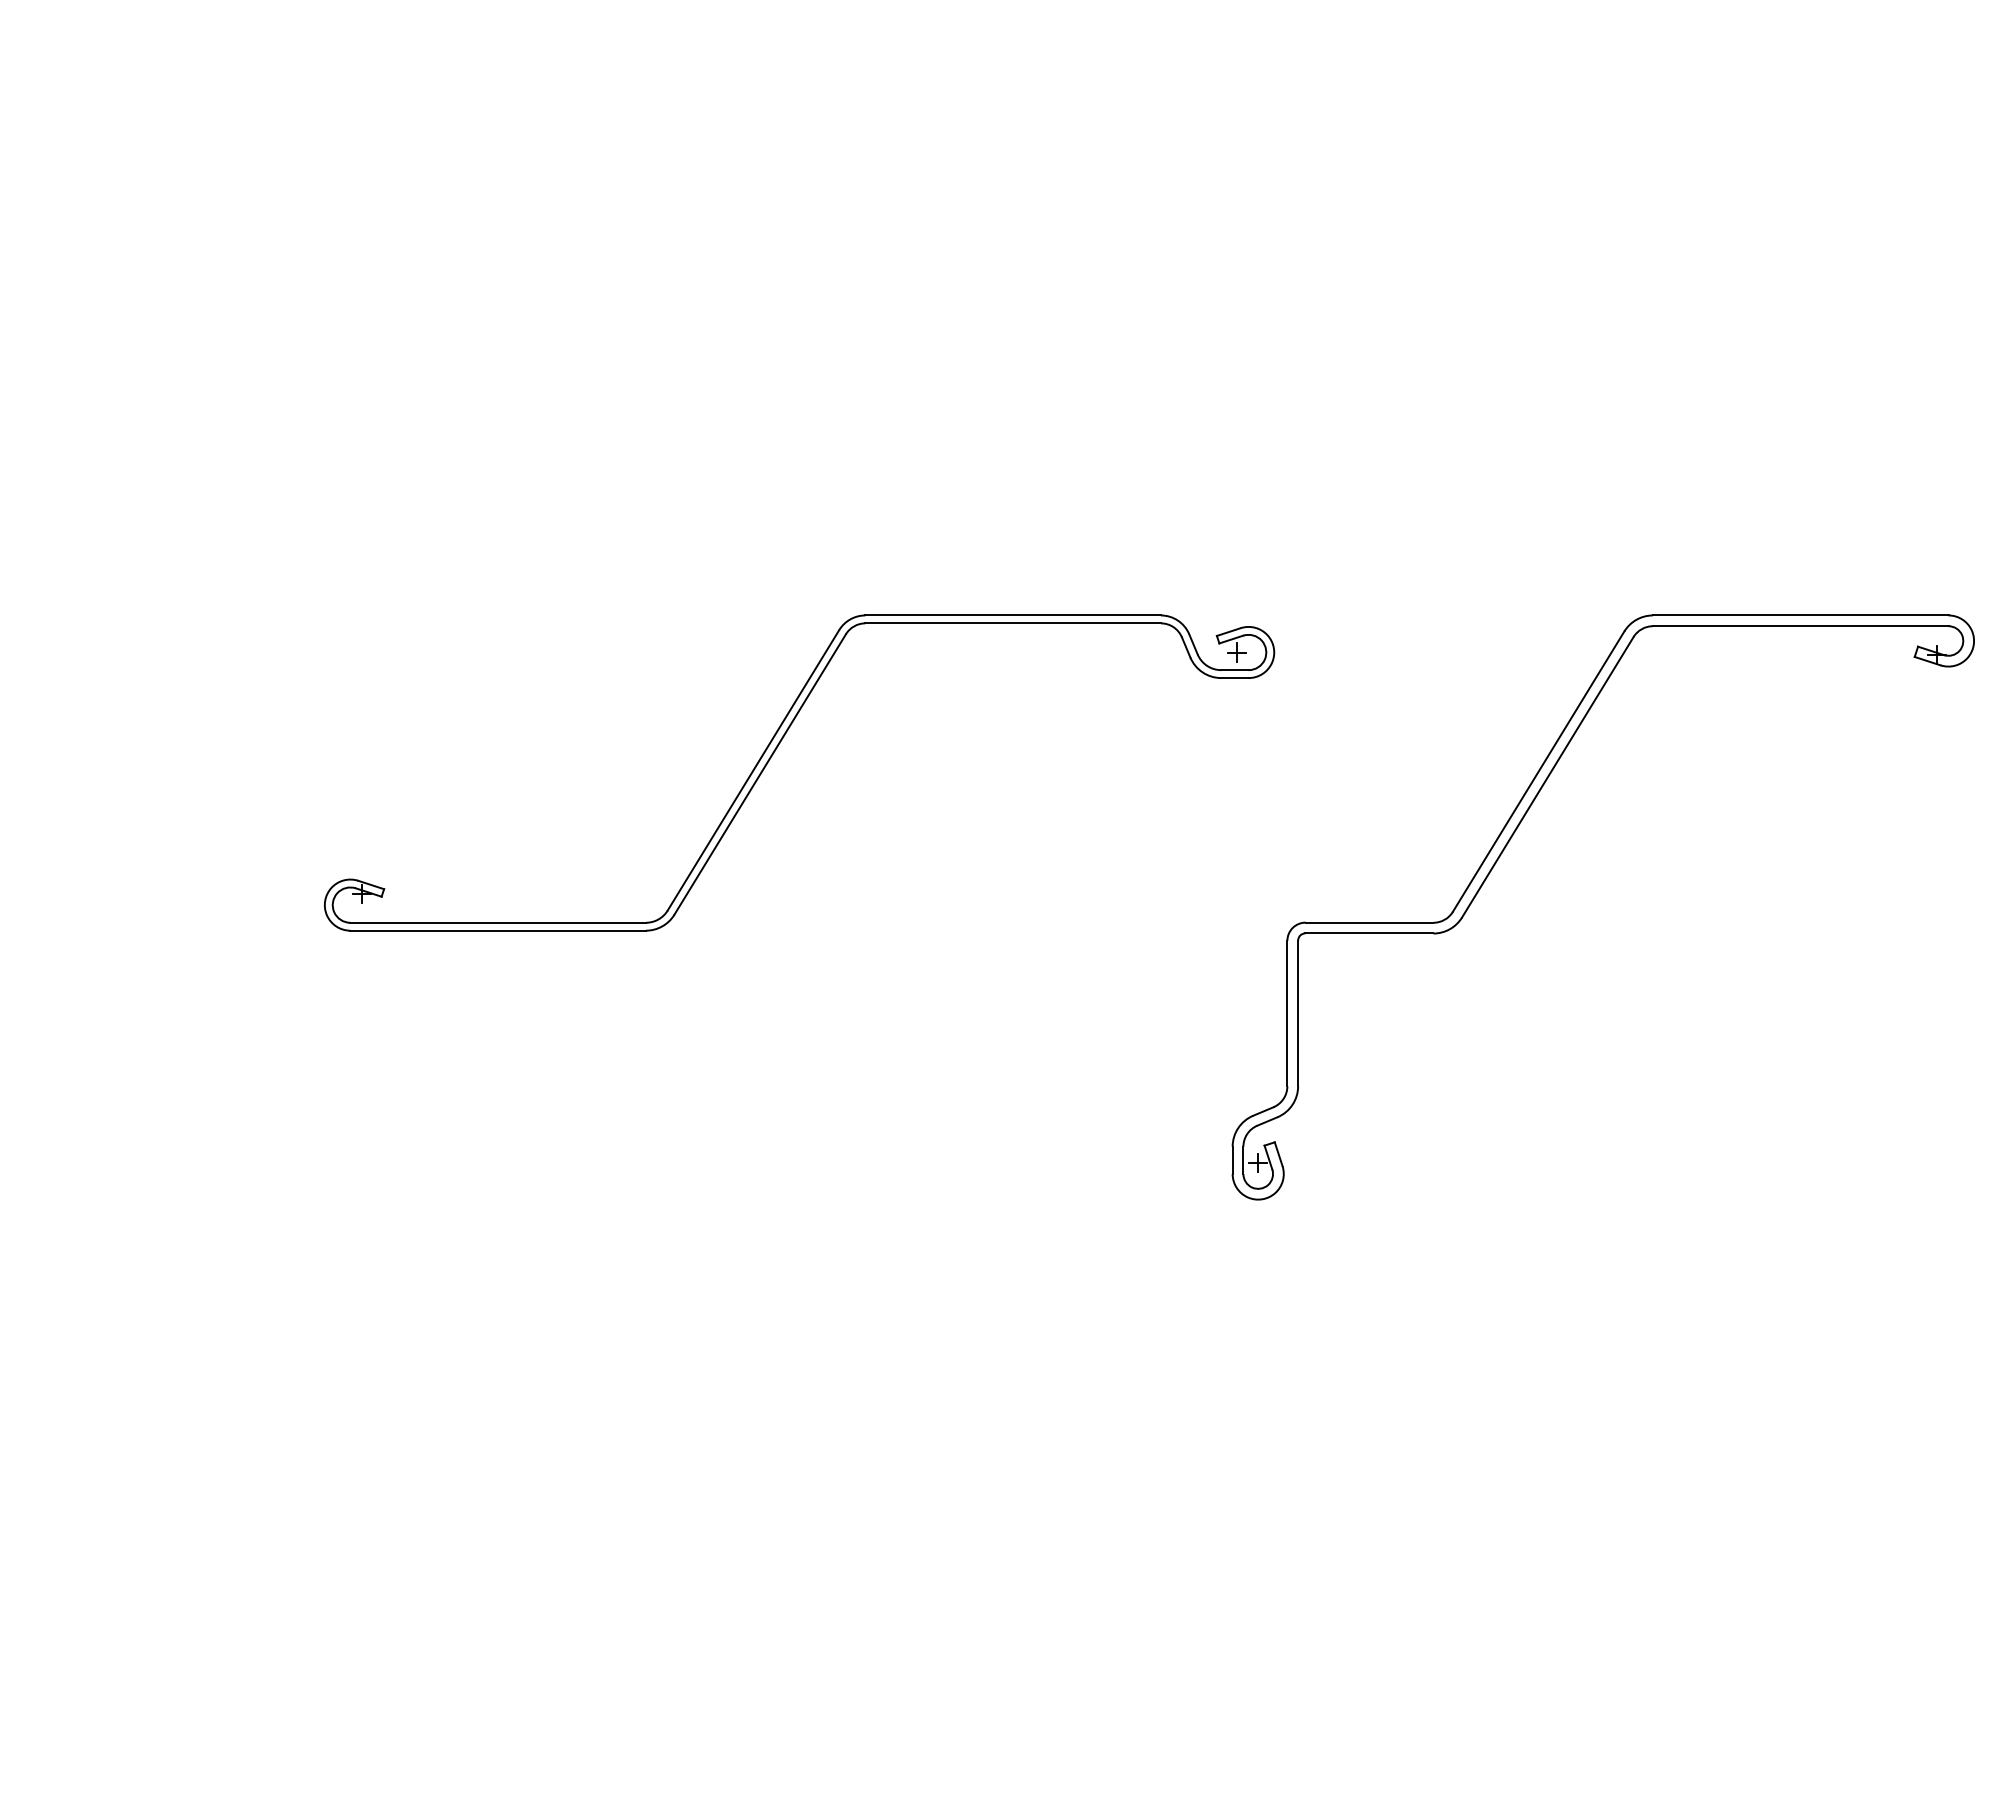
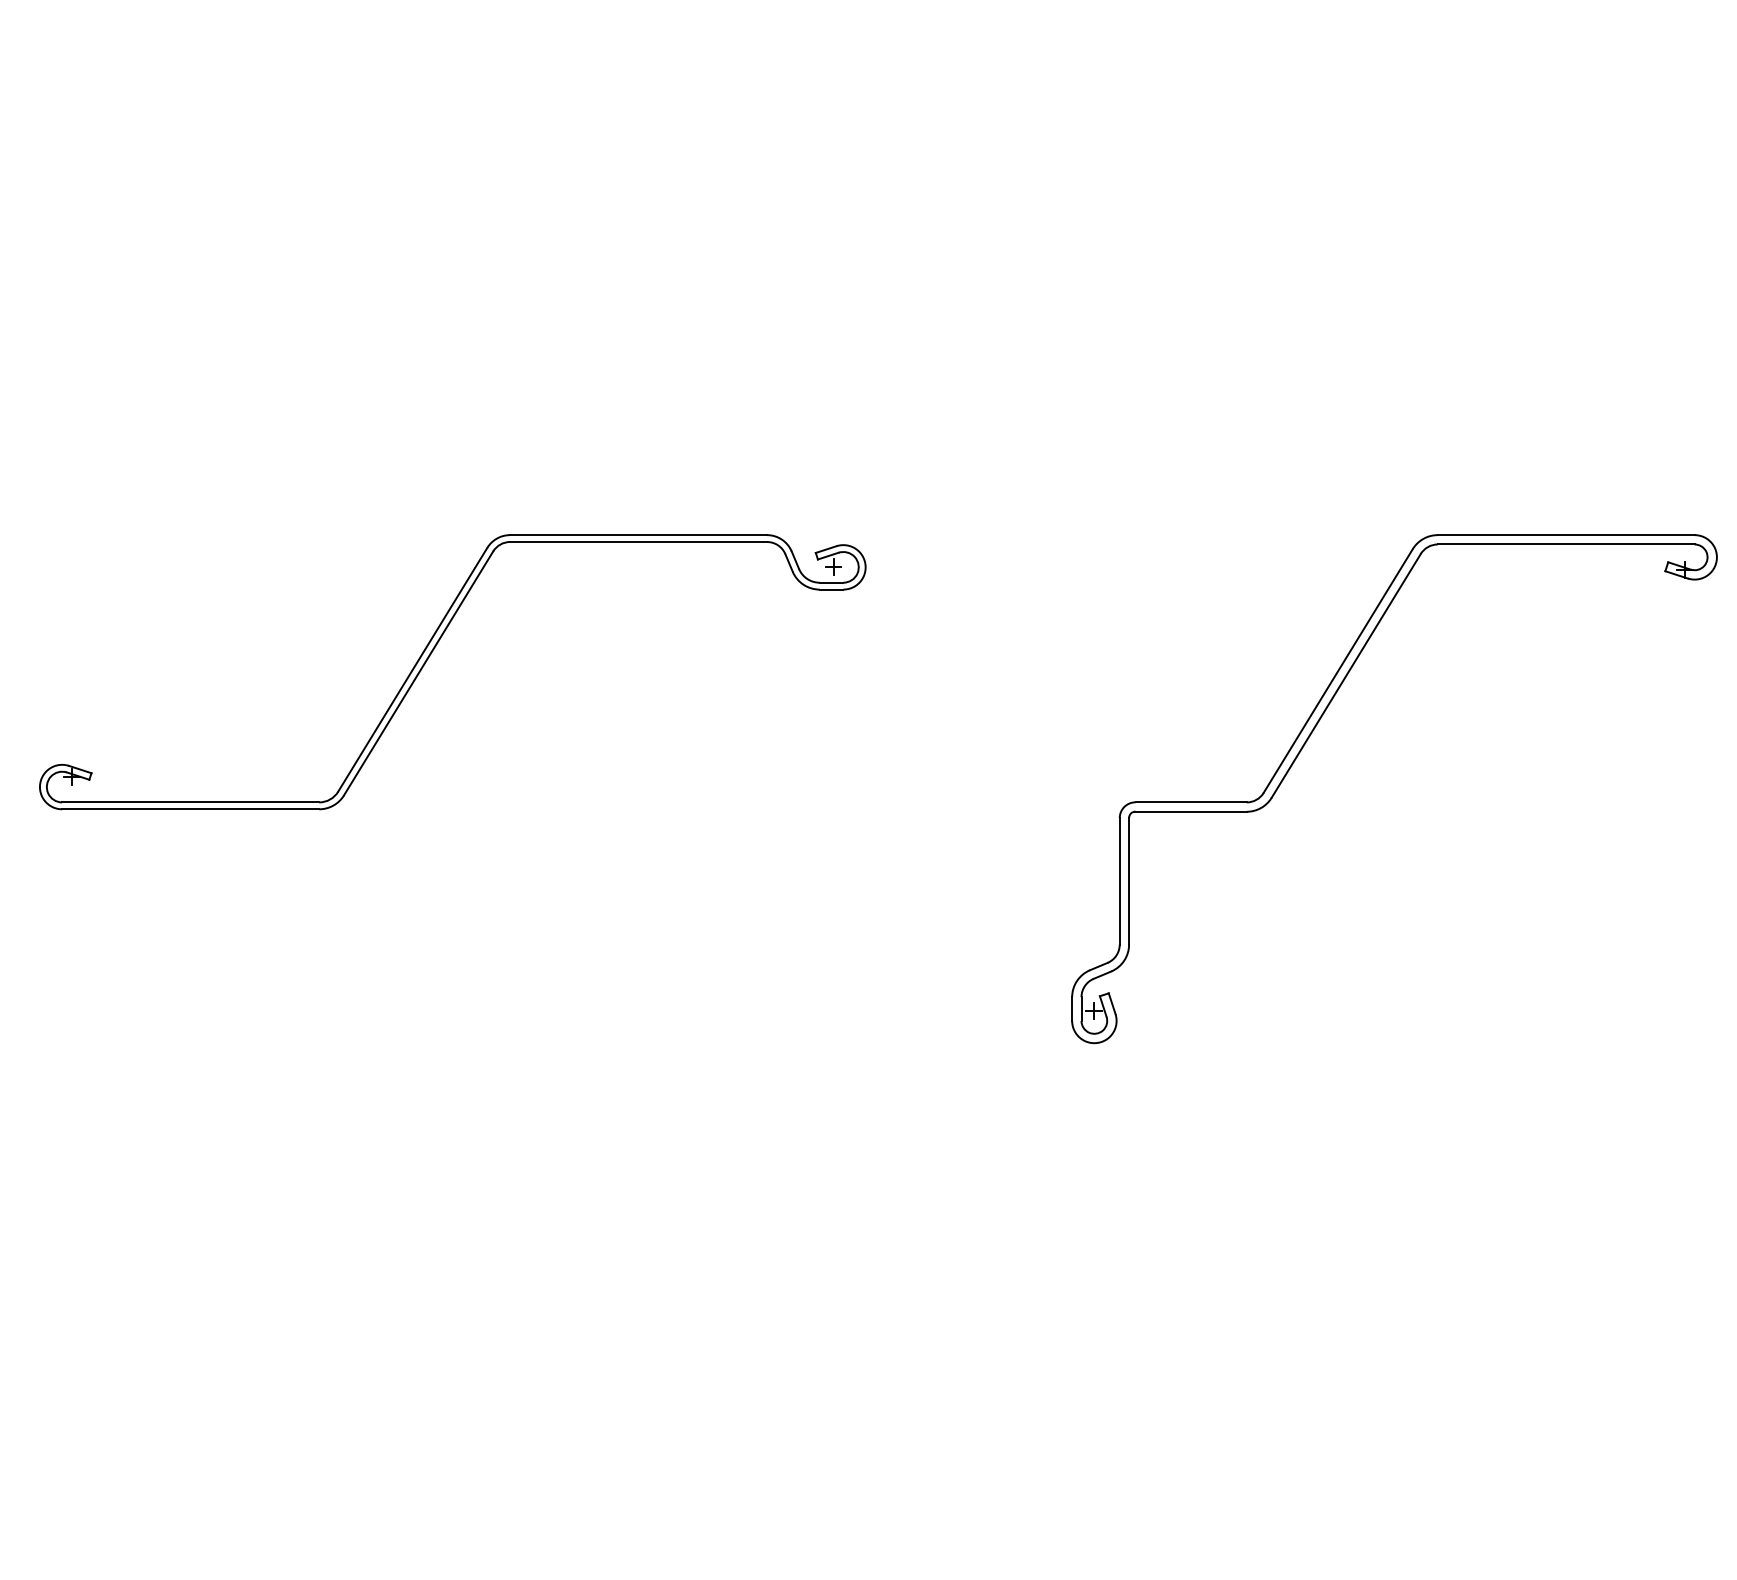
part: (771, 758) -> (428, 659), moved

